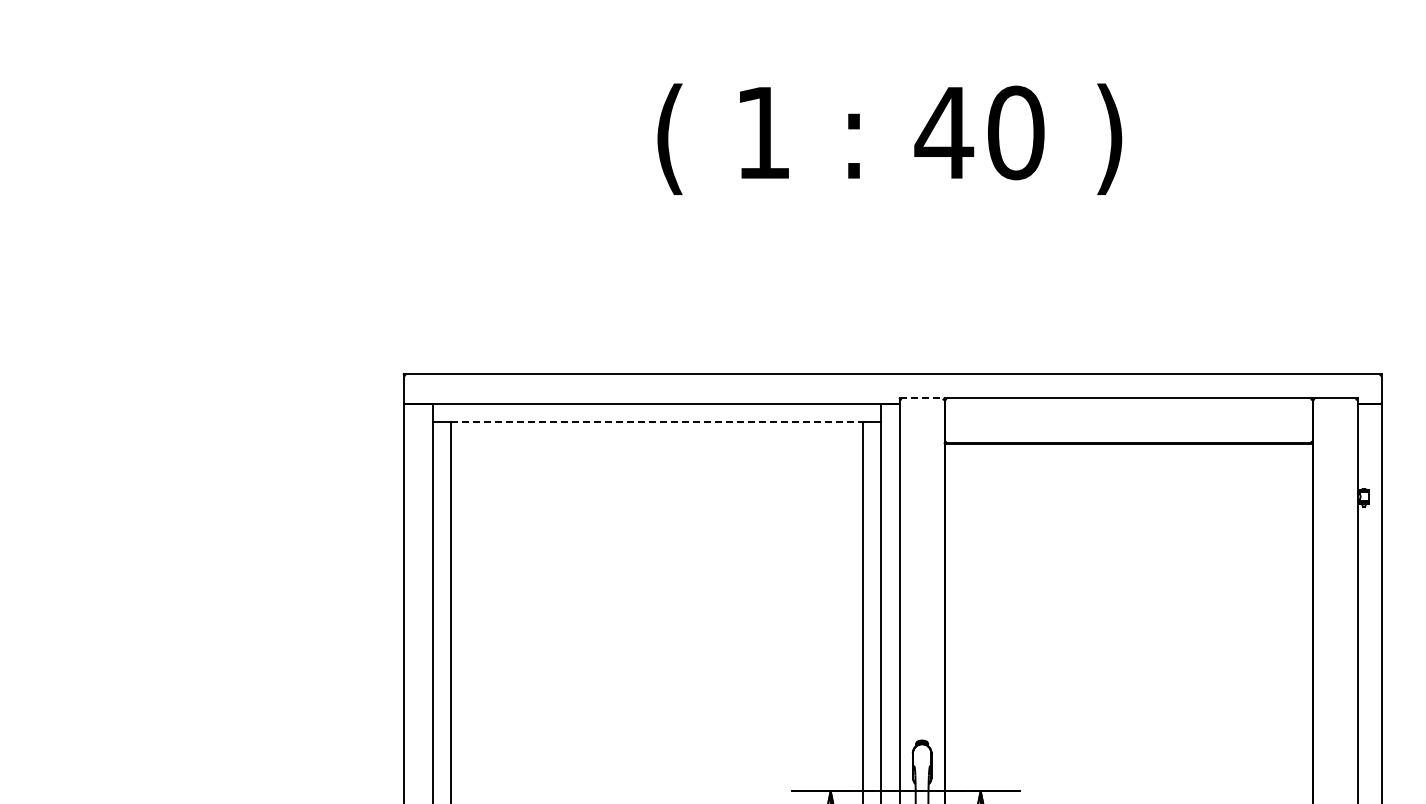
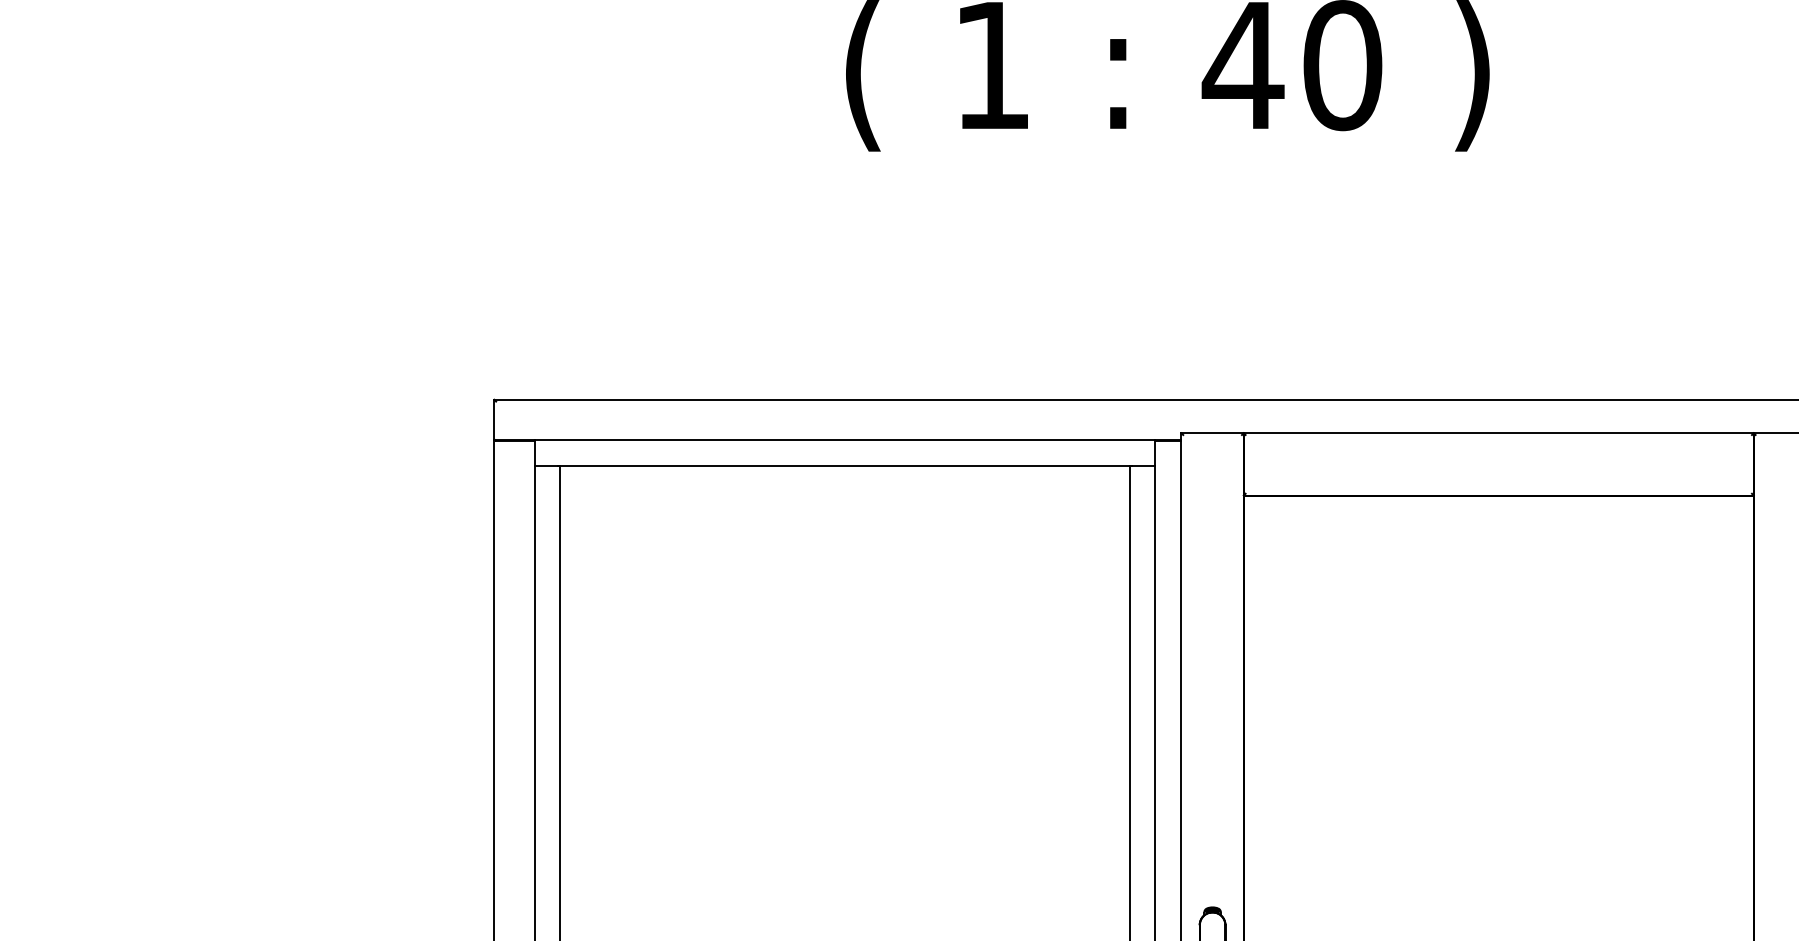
line: (922, 398) -> (1213, 433), dashed -> solid
line: (656, 421) -> (844, 465), dashed -> solid

